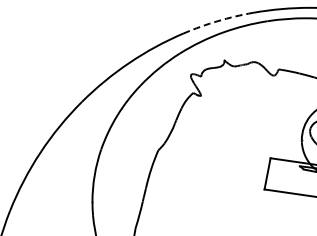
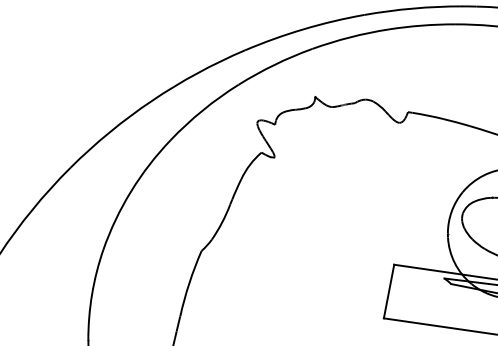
arc: (217, 21) -> (303, 29), dashed -> solid

